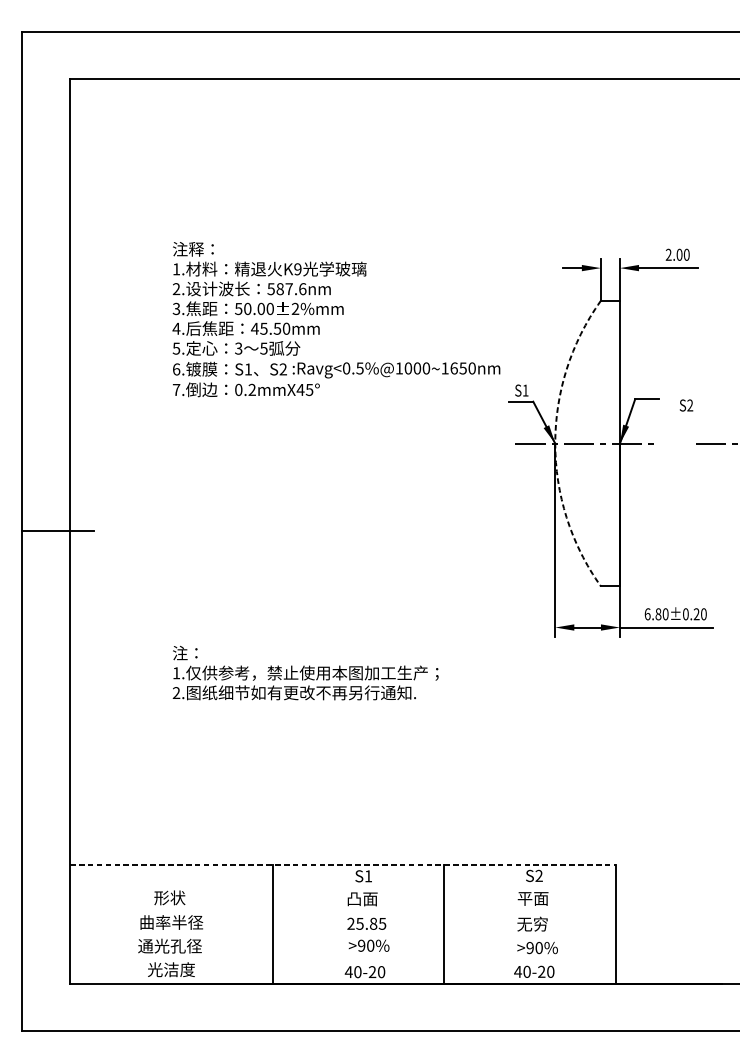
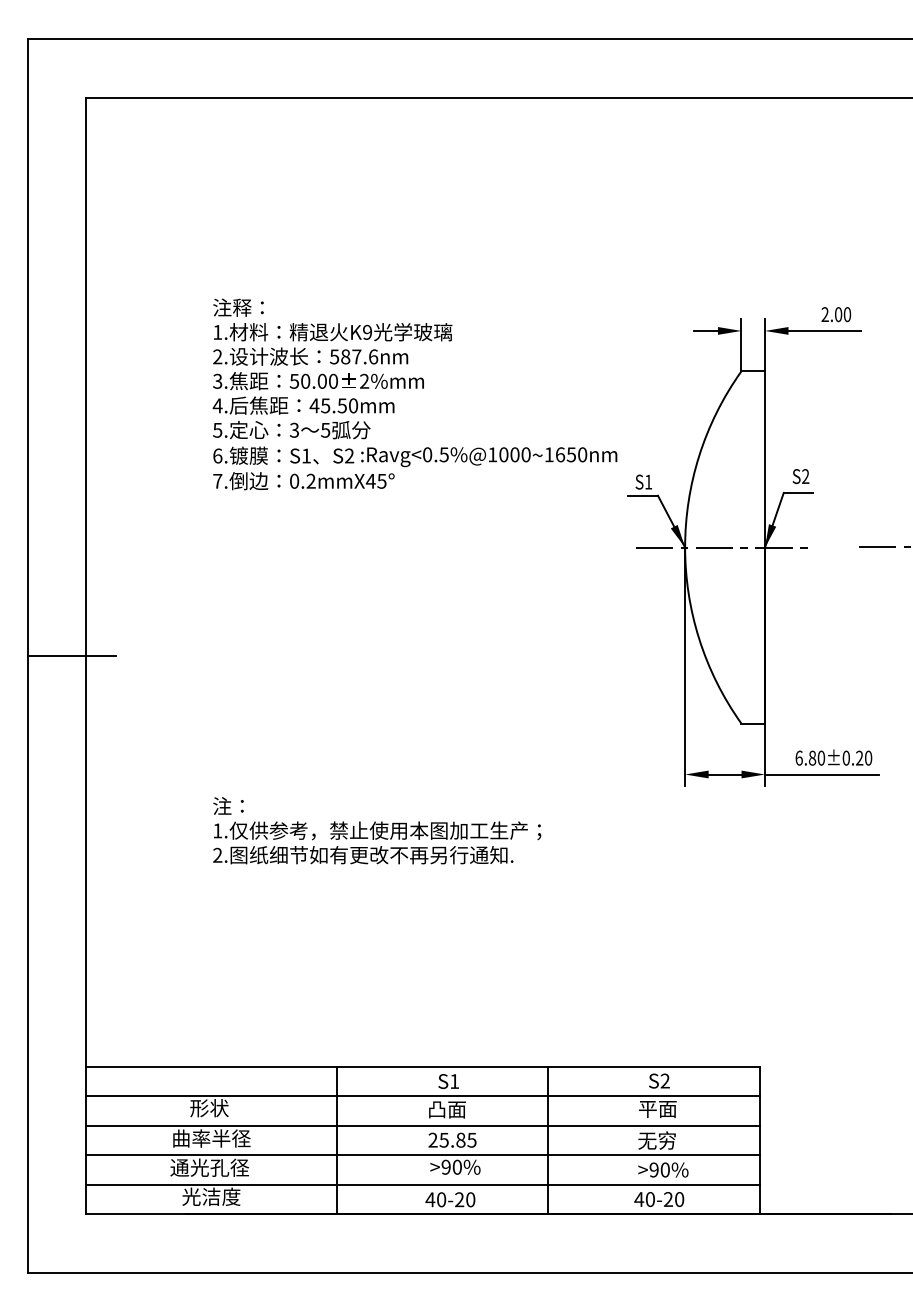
text: (686, 405) -> (800, 476), moved
arc: (555, 443) -> (685, 547), dashed -> solid
line: (342, 864) -> (422, 1067), dashed -> solid
line: (342, 888) -> (422, 1096), added
line: (342, 911) -> (422, 1125), added
line: (342, 936) -> (422, 1155), added
line: (342, 959) -> (422, 1184), added

